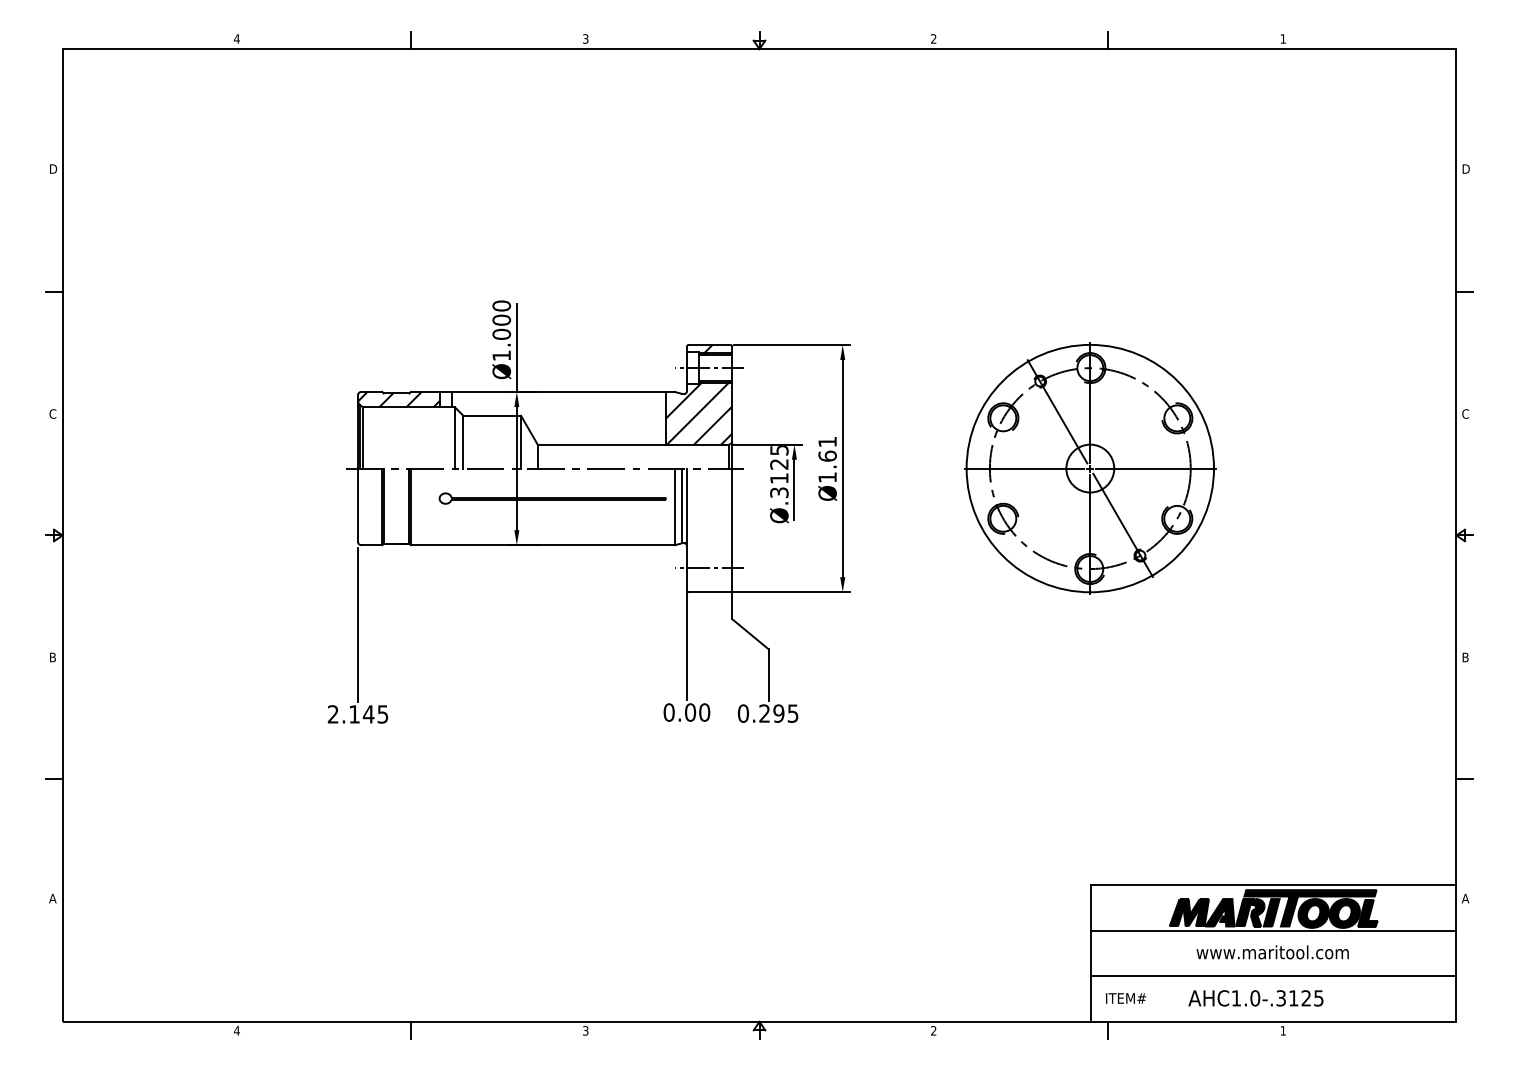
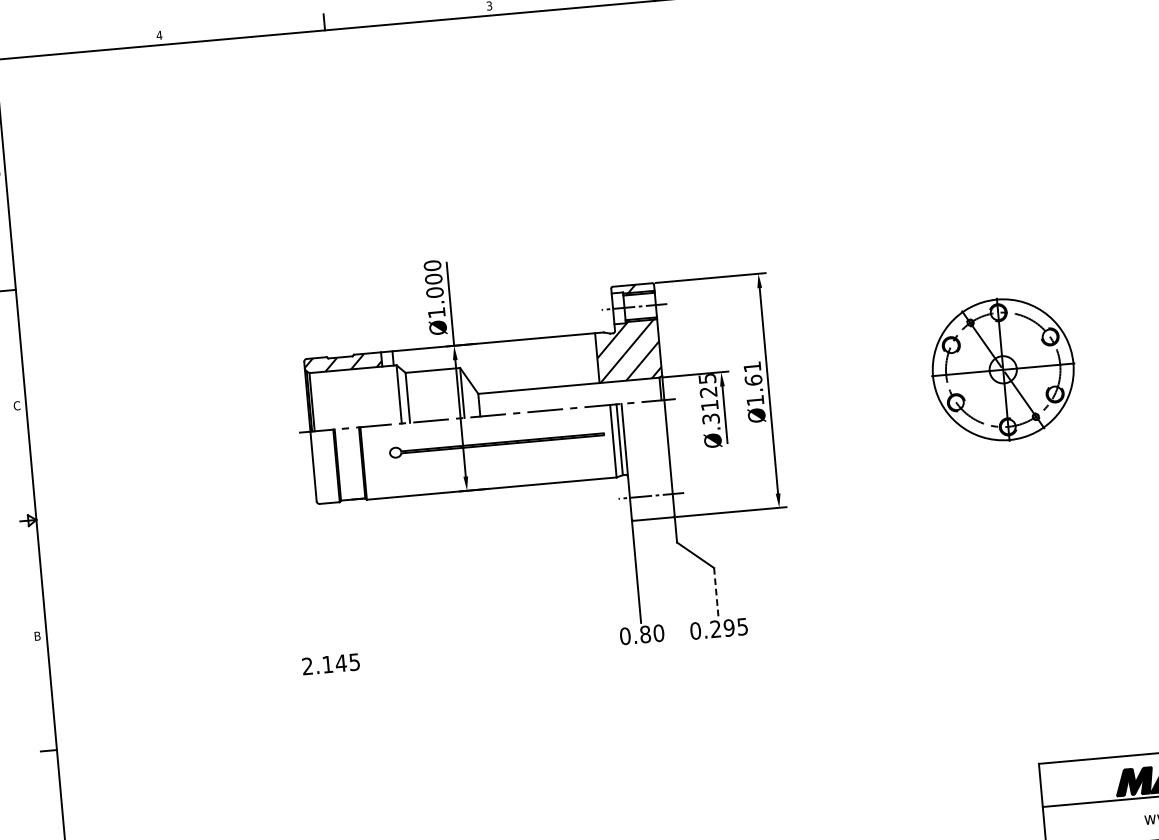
part: (1090, 468) -> (1003, 369), size x0.6
line: (358, 624) -> (323, 579), removed
line: (768, 675) -> (716, 592), solid -> dashed
text: (690, 712) -> (645, 634), 0.00 -> 0.80

